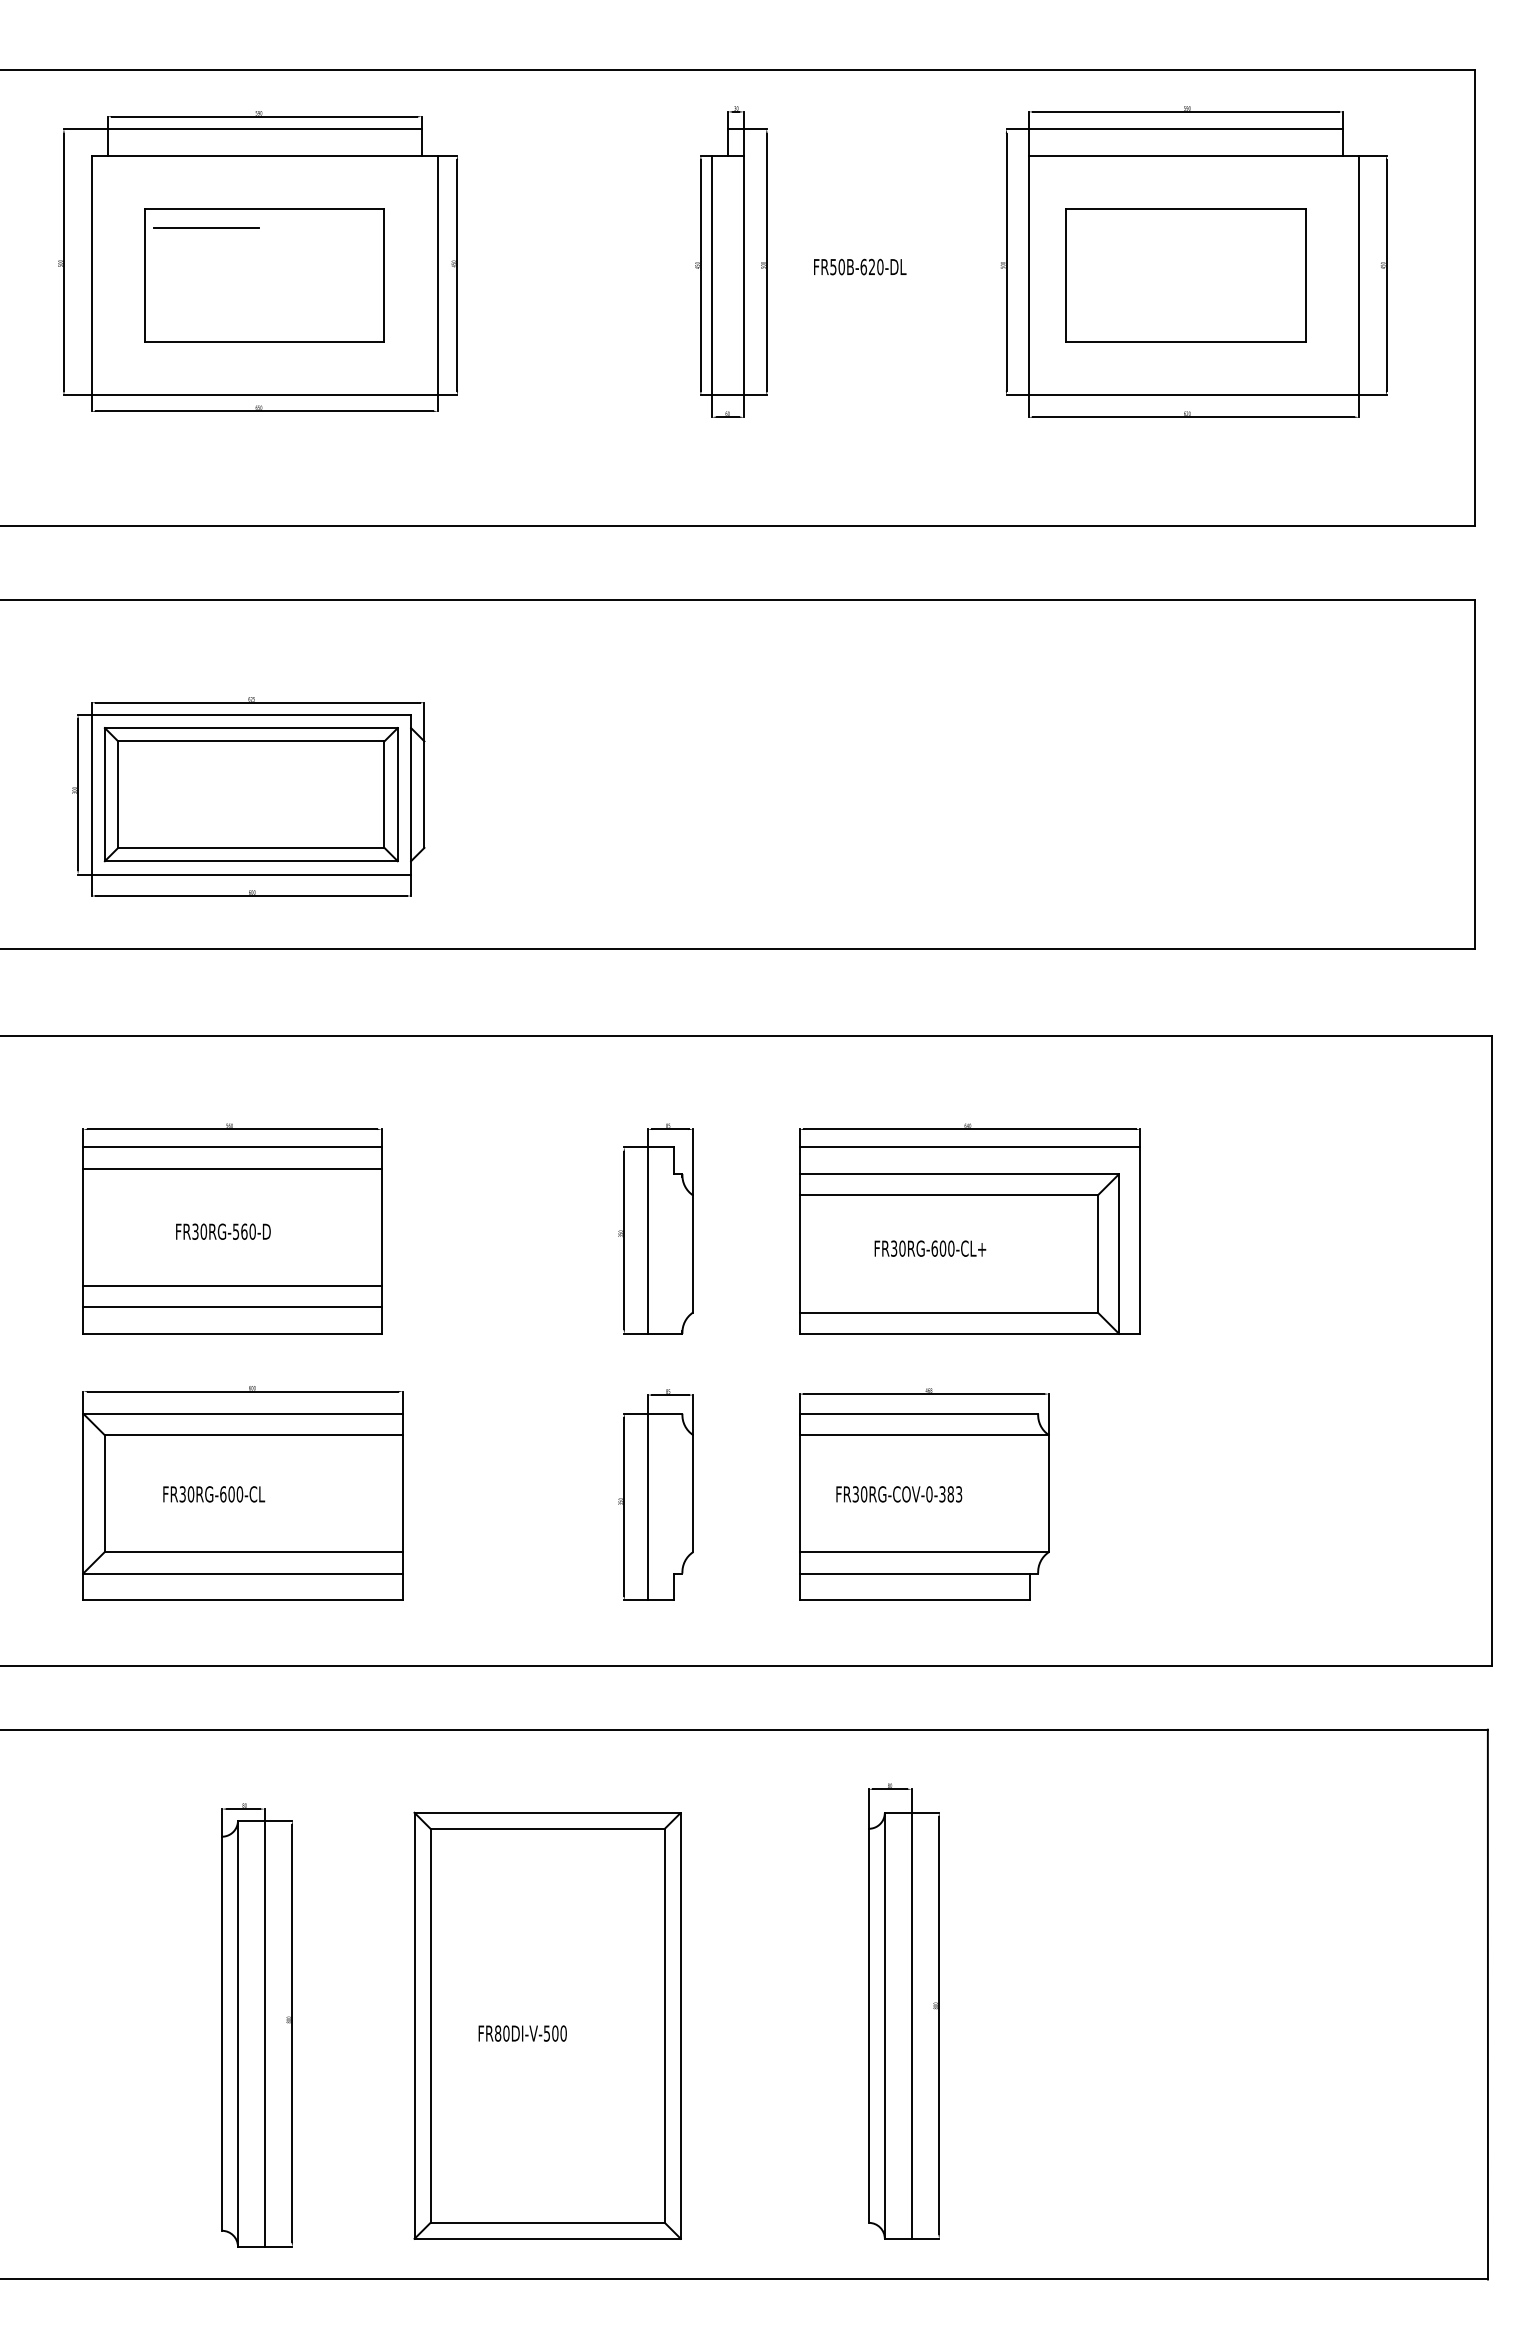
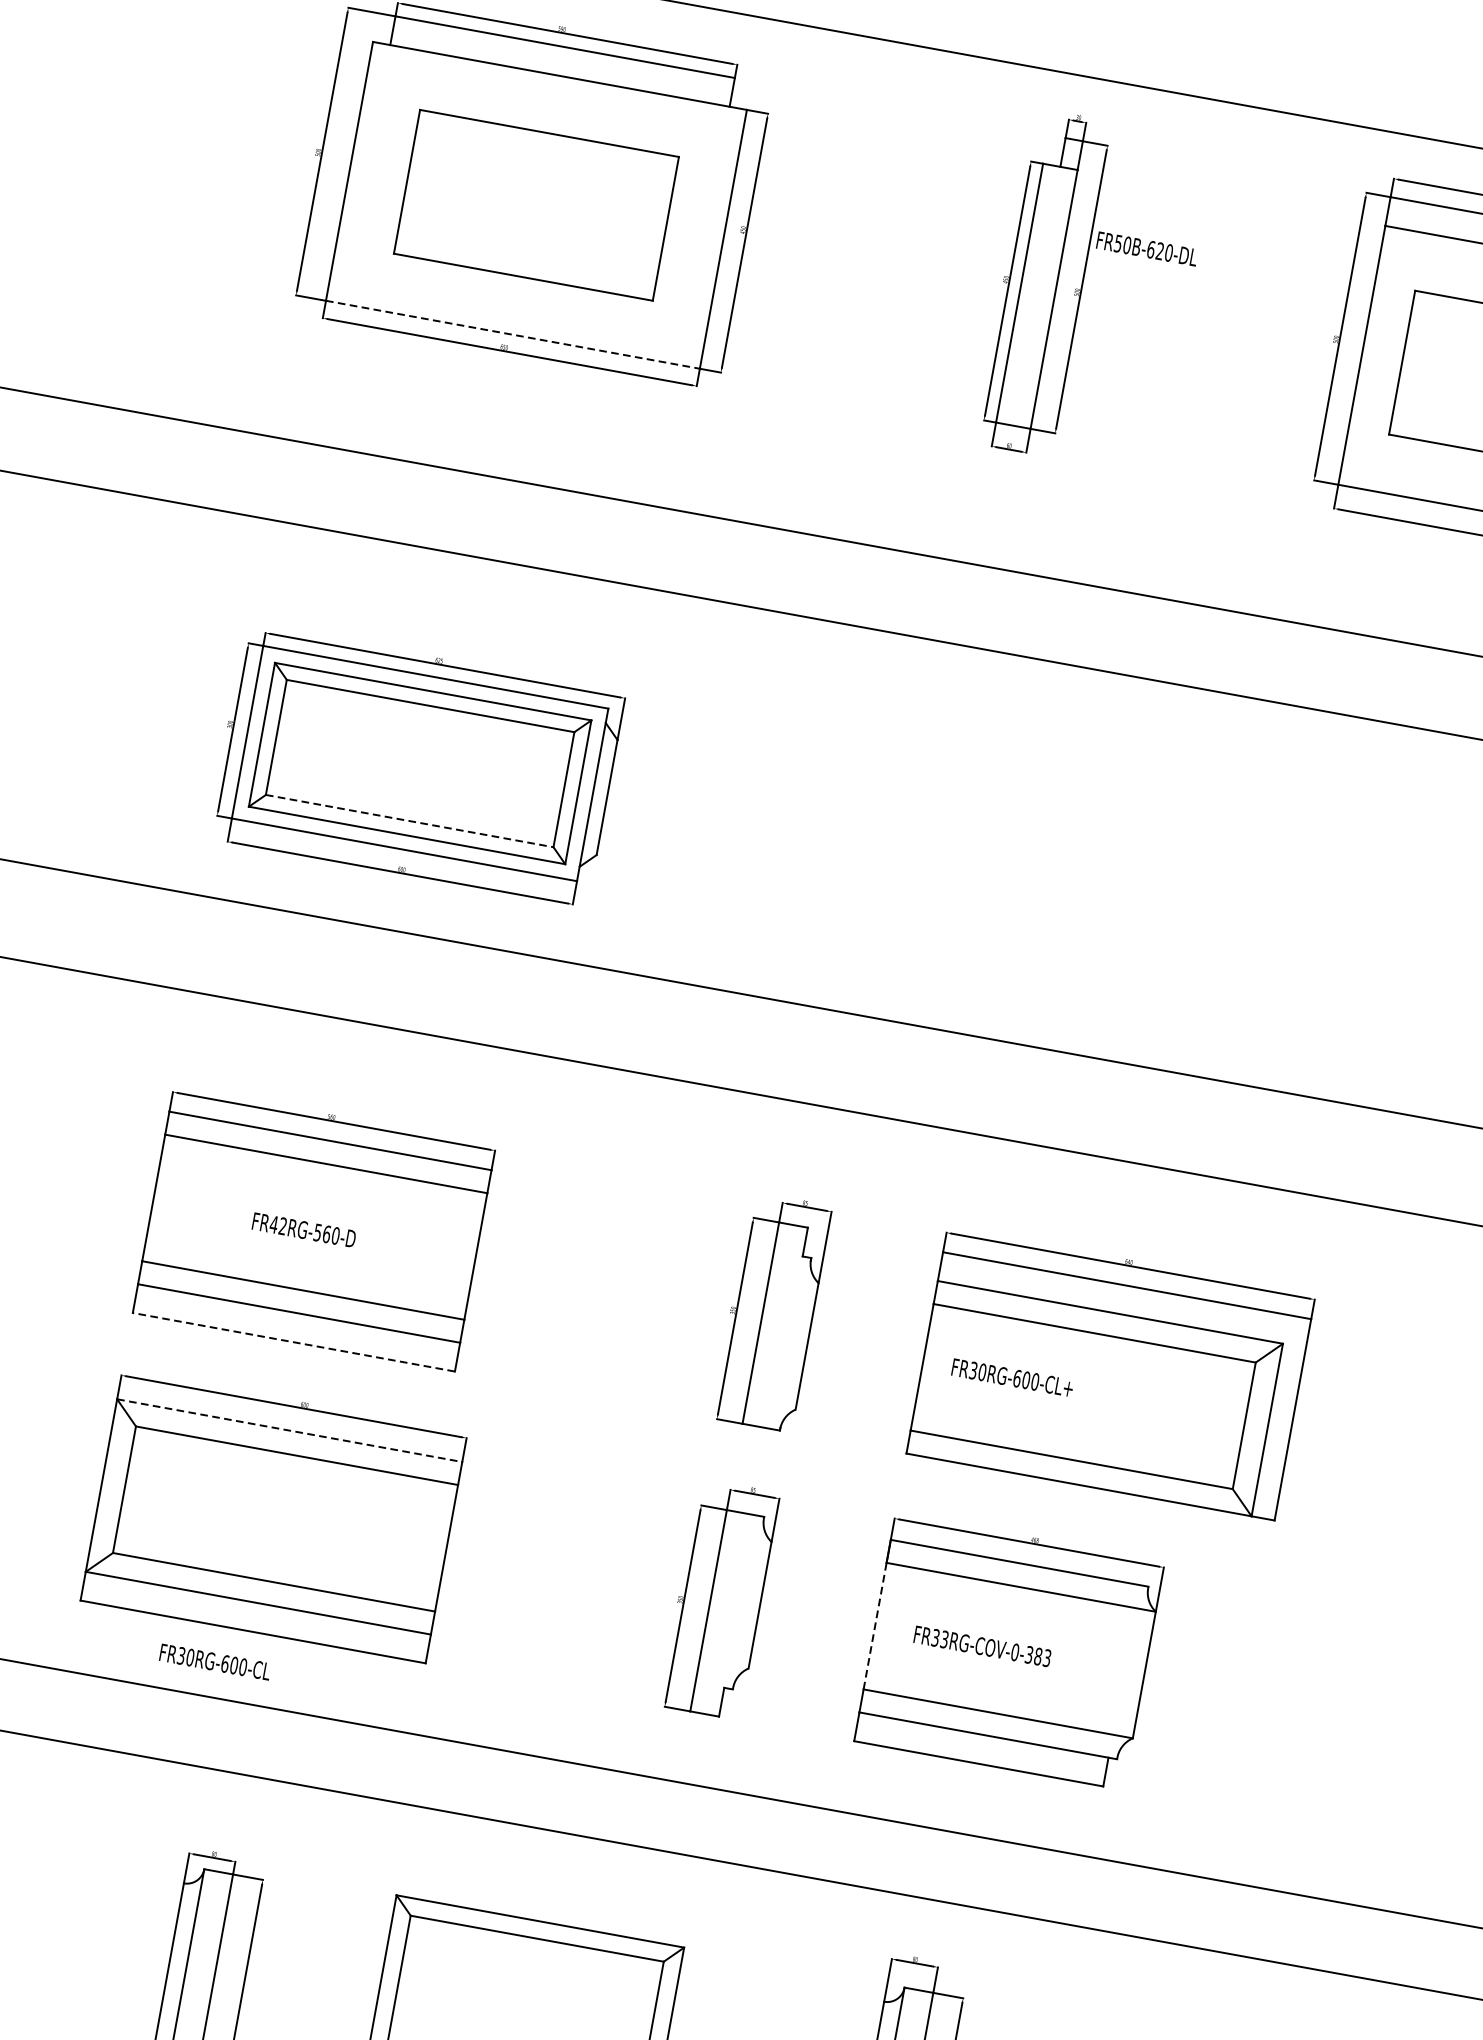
line: (206, 228) -> (482, 143), removed
text: (860, 266) -> (1147, 248), moved
line: (265, 395) -> (513, 335), solid -> dashed
line: (251, 847) -> (409, 820), solid -> dashed
text: (199, 1231) -> (278, 1225), FR30RG-560-D -> FR42RG-560-D
text: (930, 1248) -> (1012, 1377), moved
line: (231, 1333) -> (292, 1341), solid -> dashed
line: (243, 1413) -> (290, 1430), solid -> dashed
line: (799, 1493) -> (875, 1625), solid -> dashed
text: (214, 1494) -> (215, 1662), moved
text: (863, 1494) -> (943, 1639), FR30RG-COV-0-383 -> FR33RG-COV-0-383

